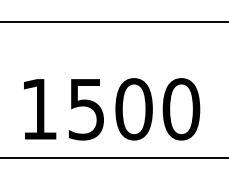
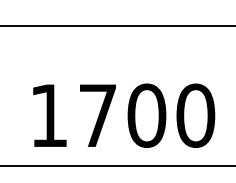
text: (86, 109) -> (97, 115), 1500 -> 1700

